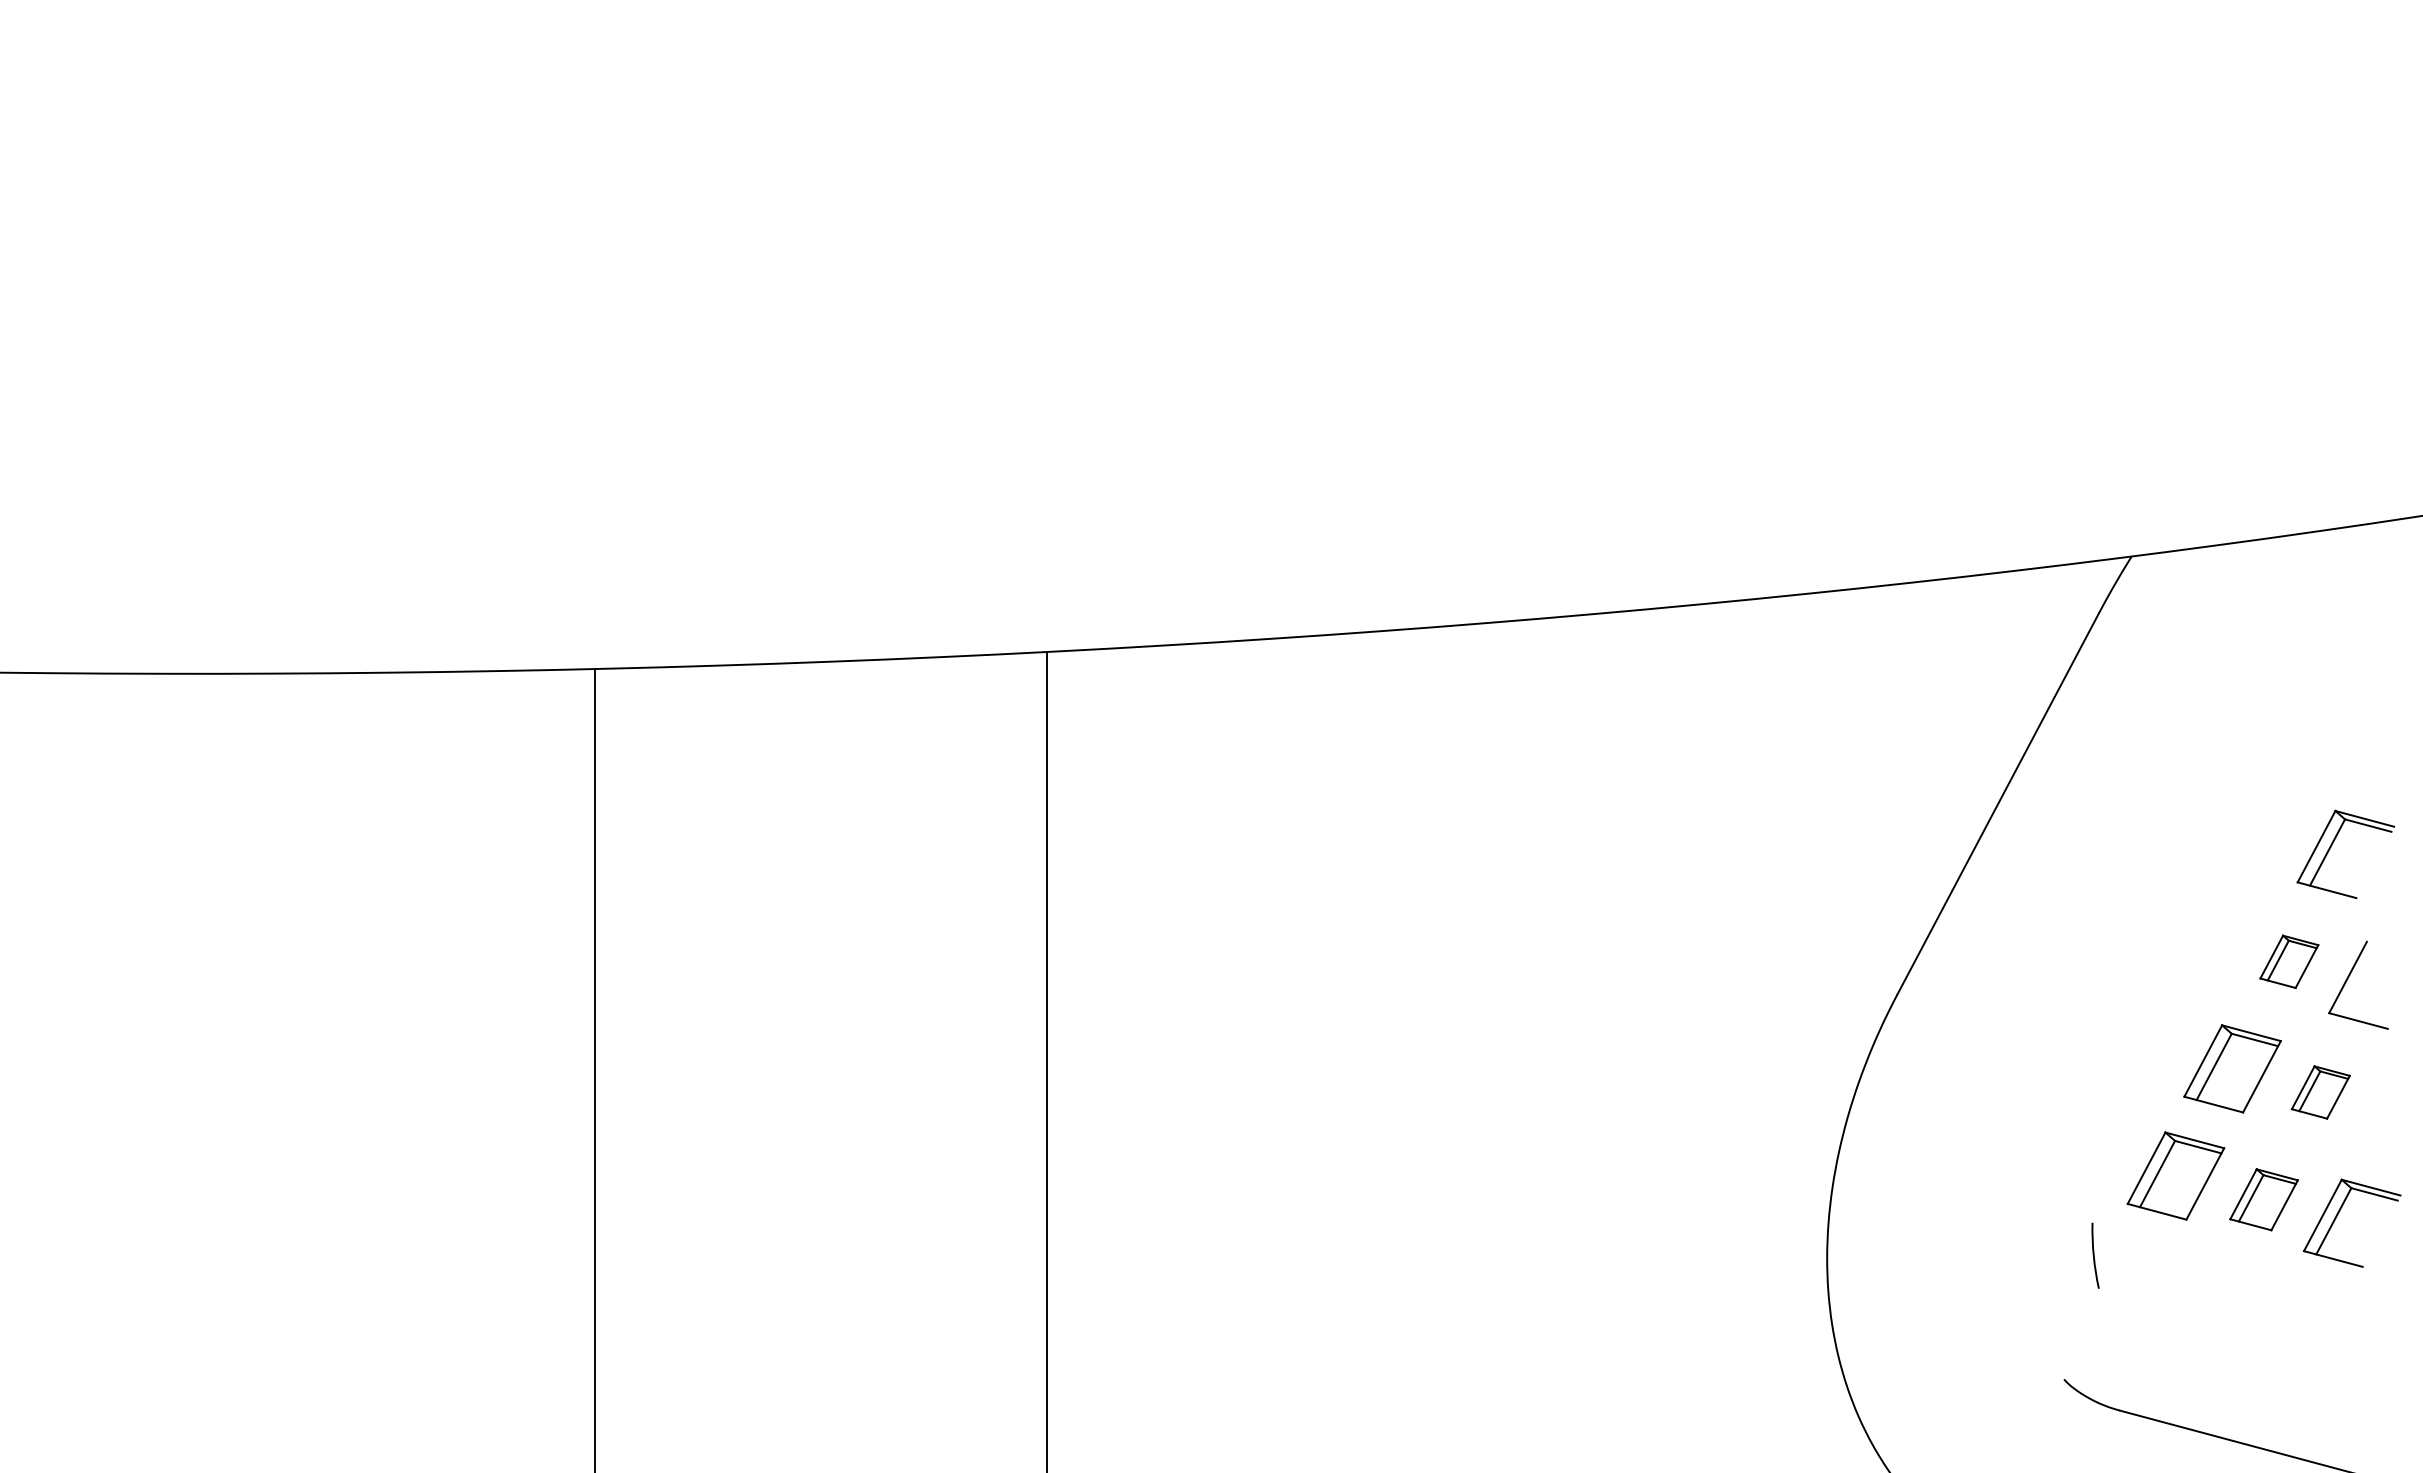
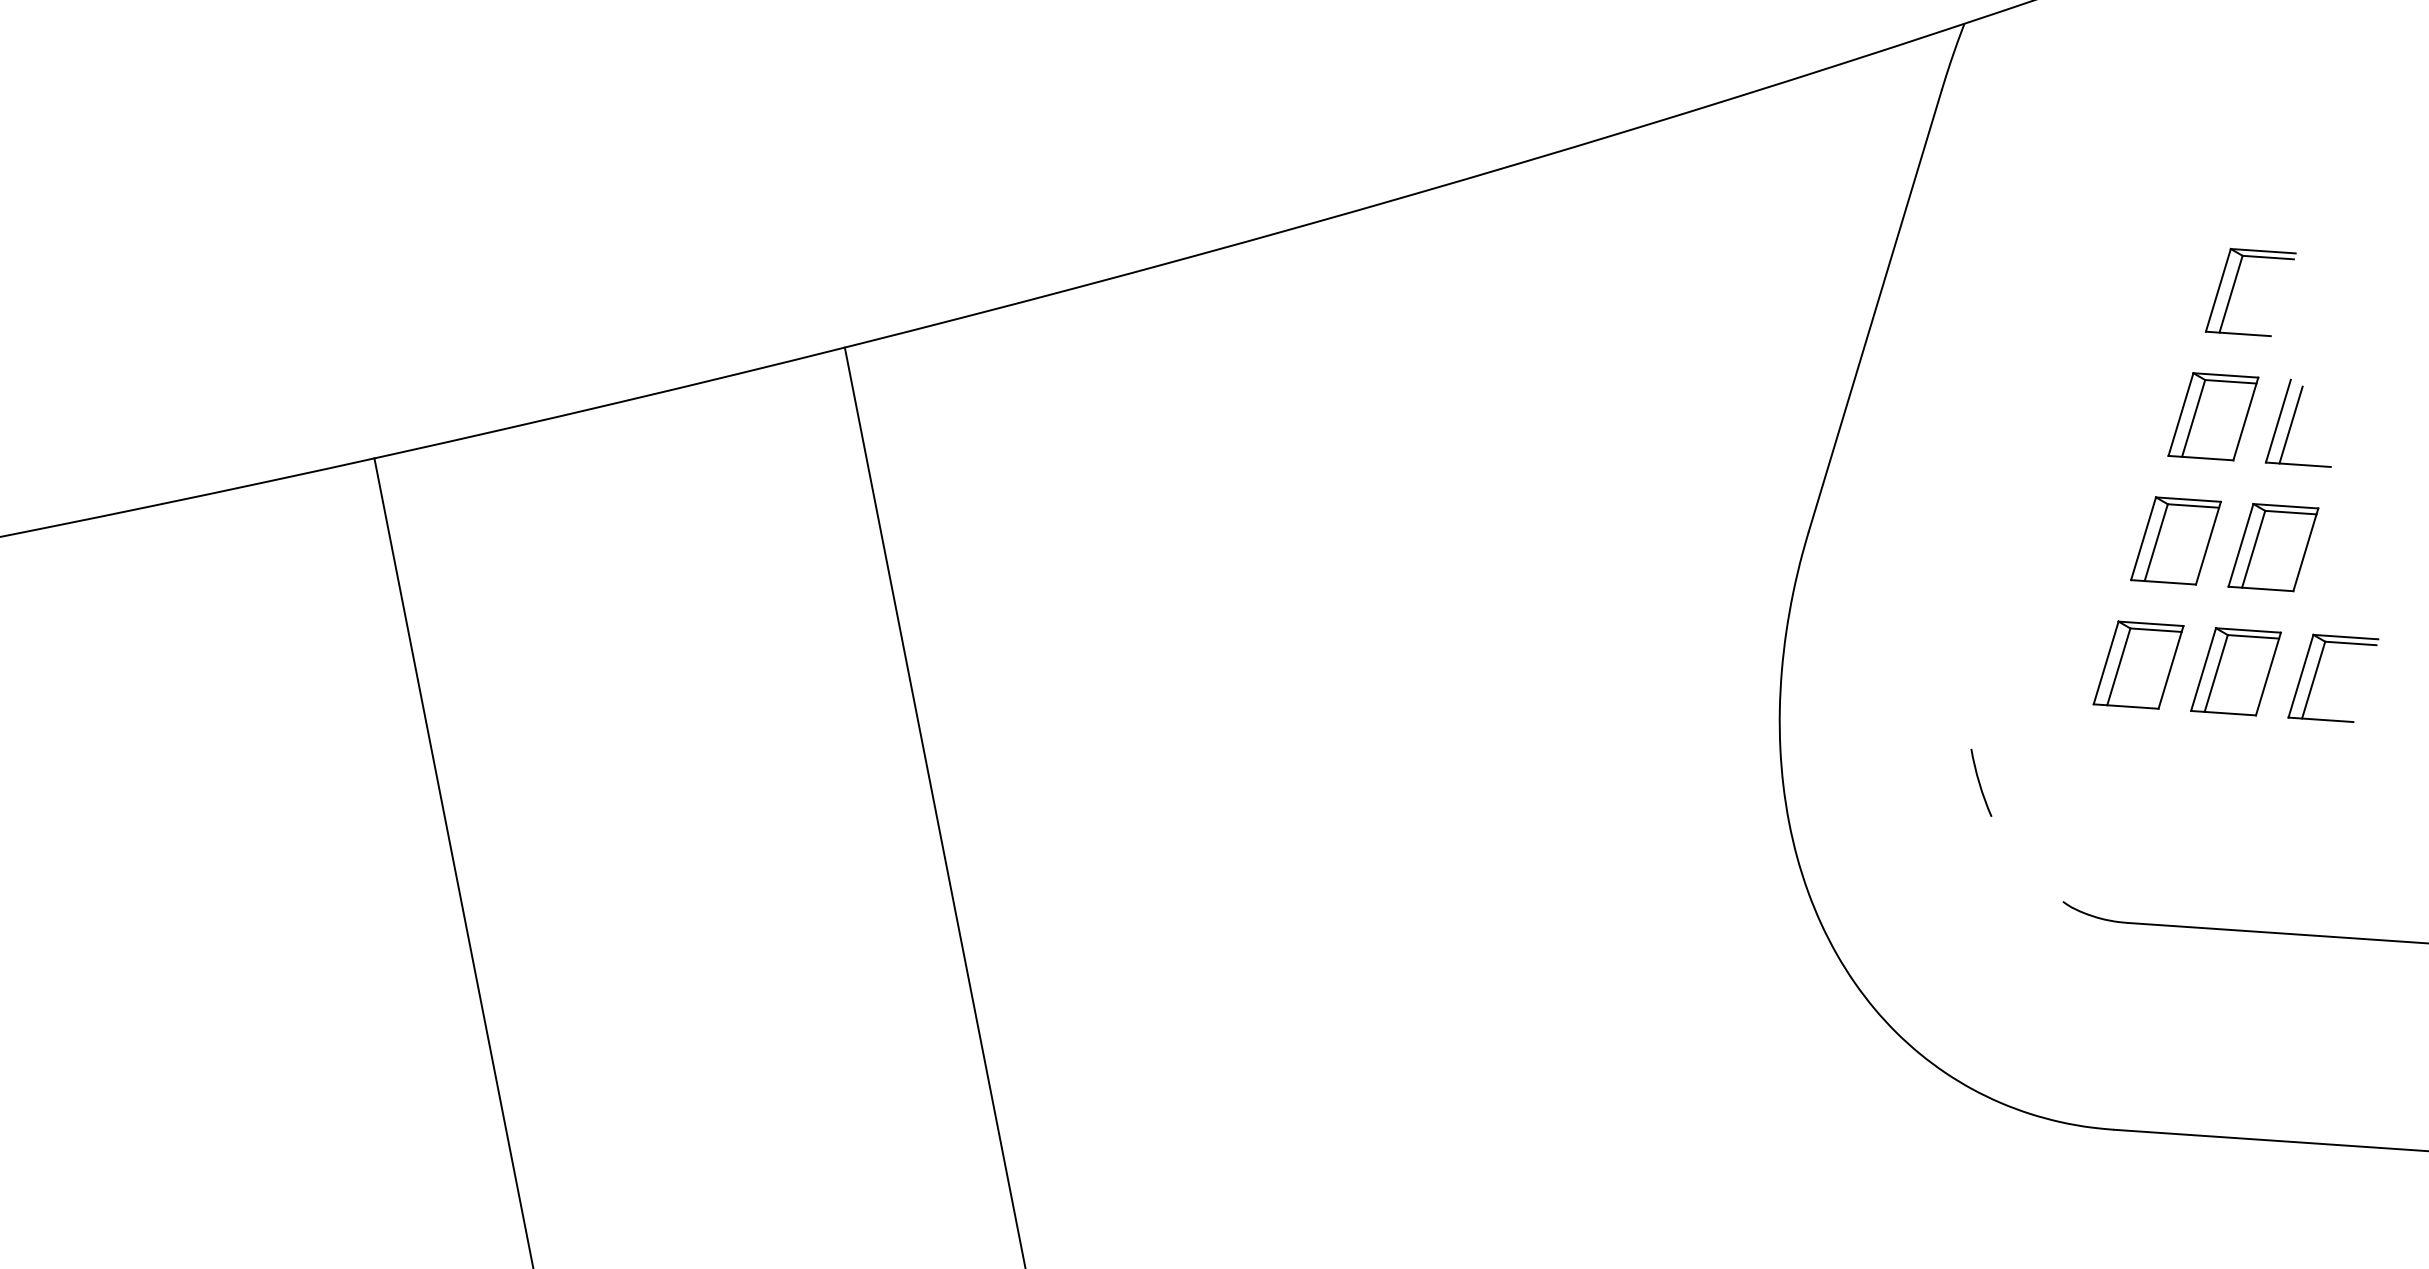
part: (2289, 961) -> (2213, 416), size x1.67
line: (2358, 983) -> (2290, 425), added
part: (2320, 1092) -> (2273, 547), size x1.67
part: (2263, 1199) -> (2235, 671), size x1.43
arc: (2094, 1255) -> (1980, 782), moved

